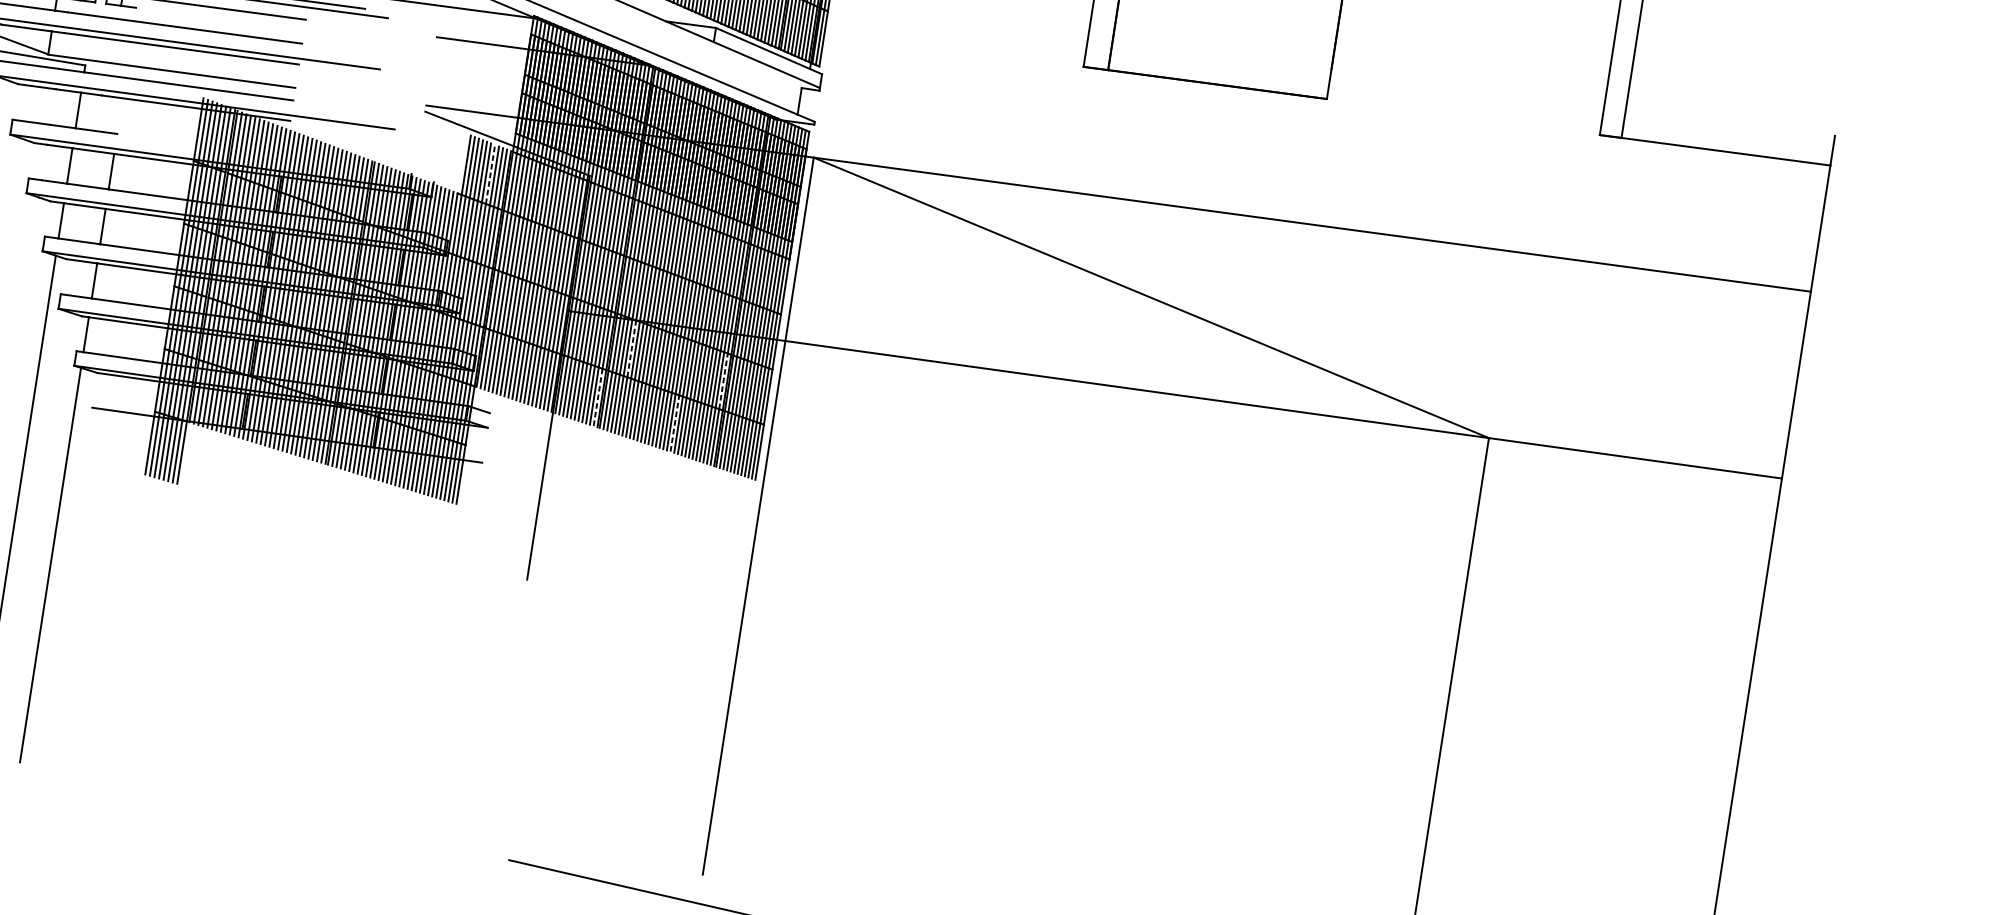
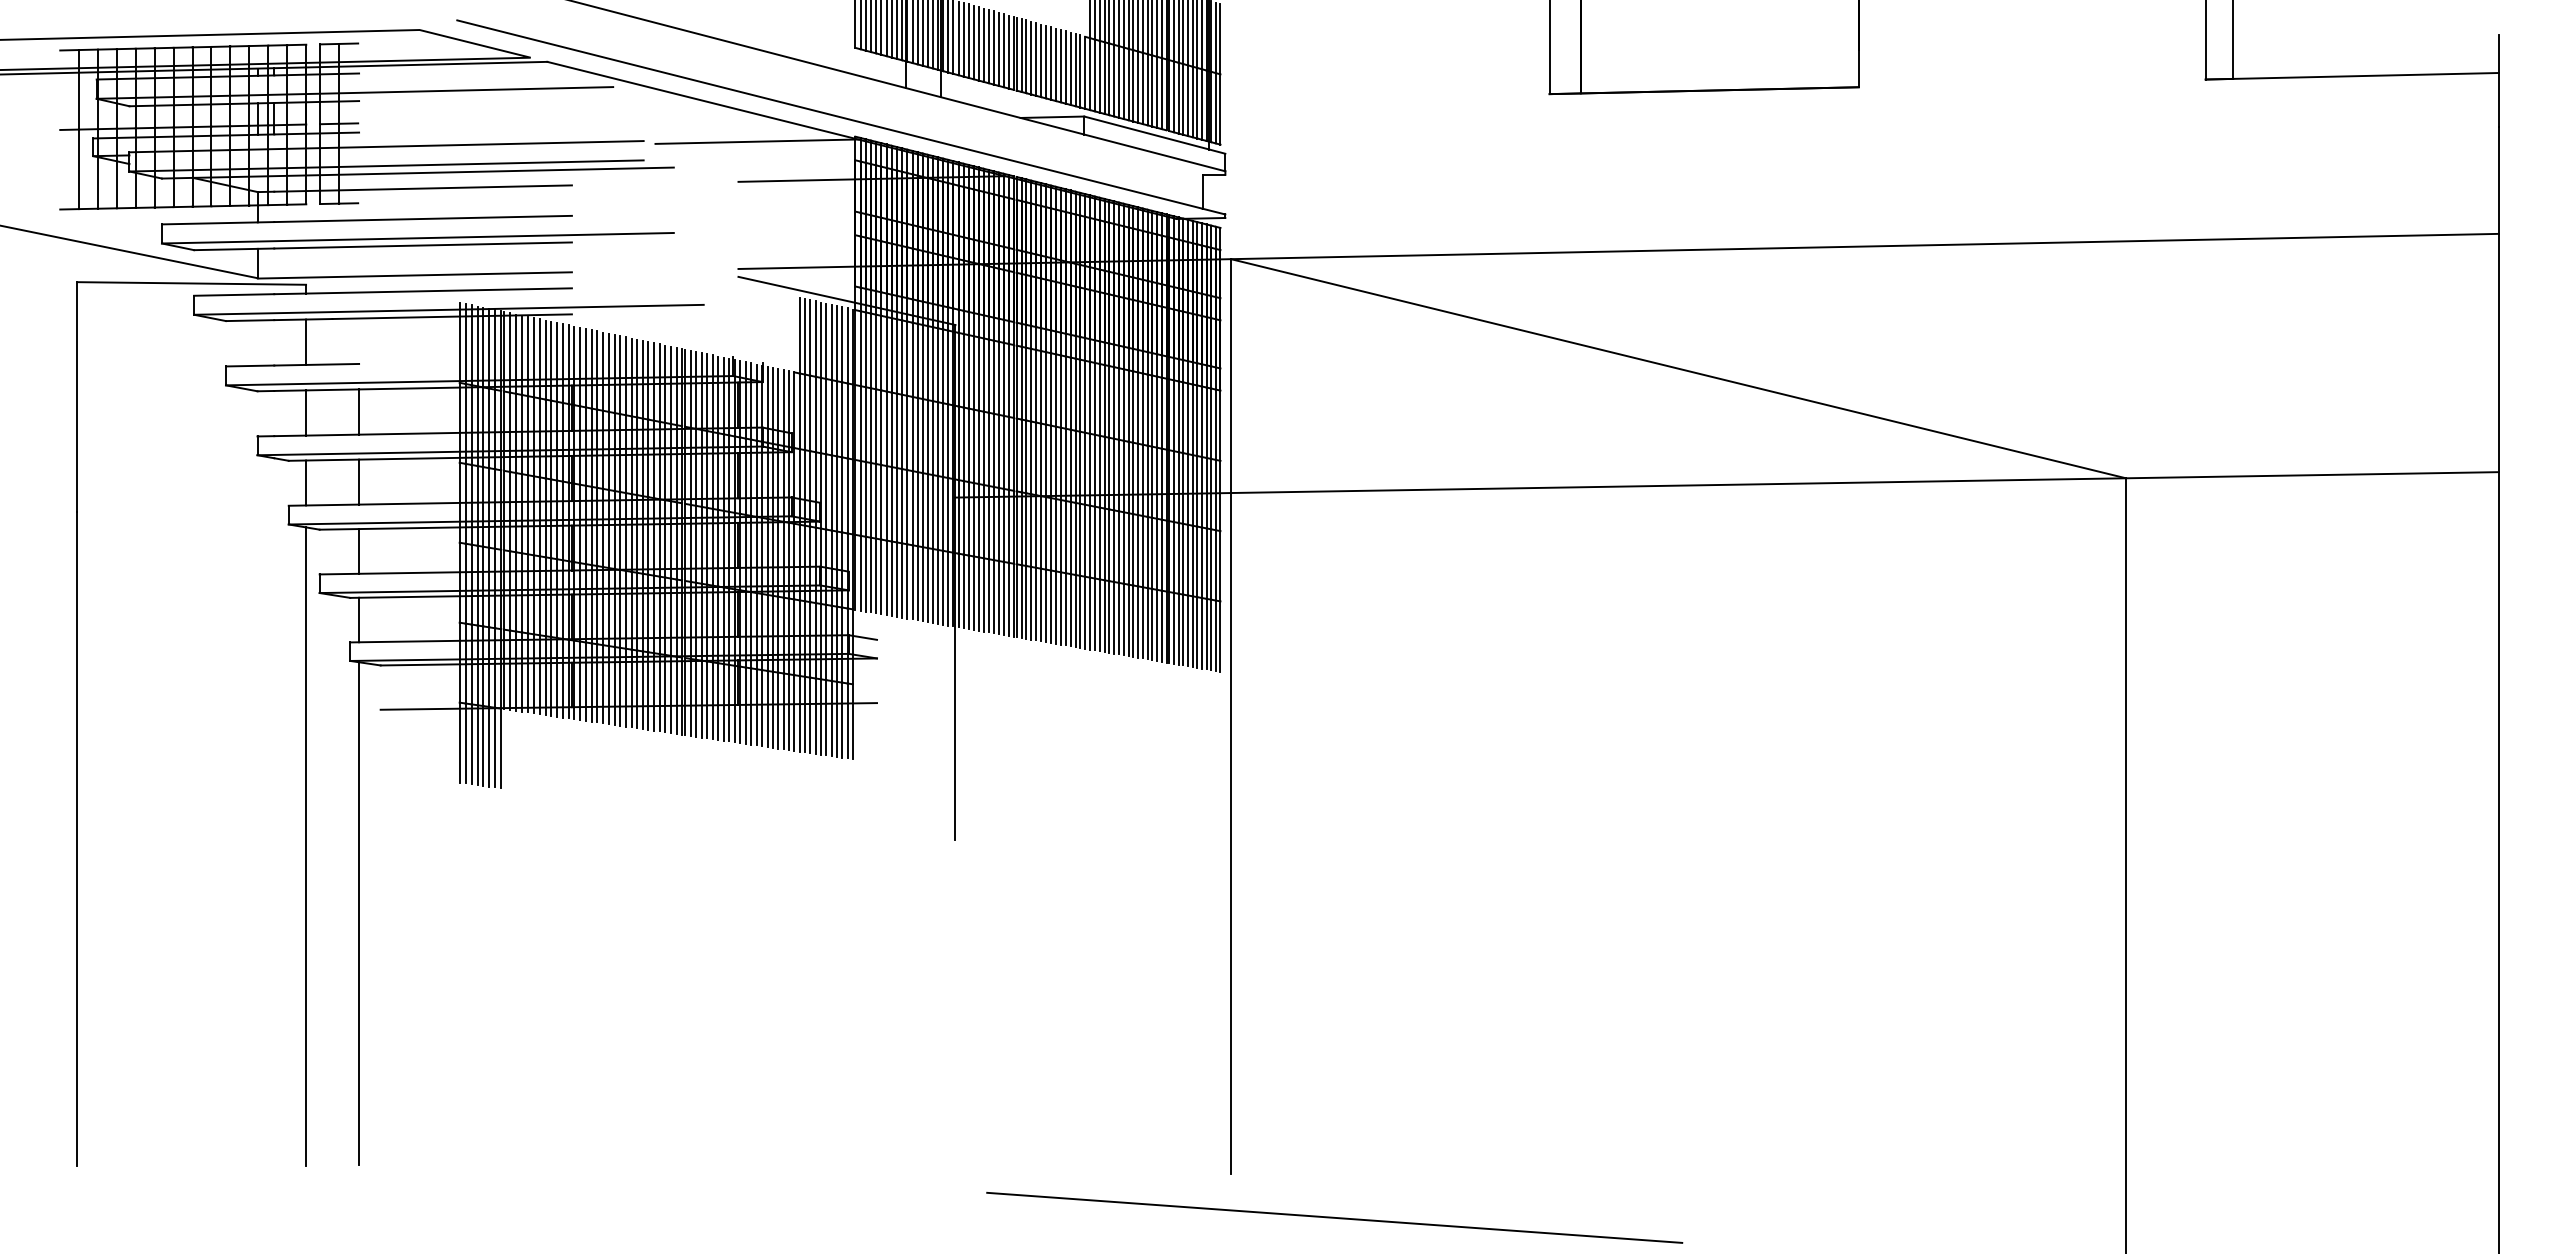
line: (490, 174) -> (831, 342), dashed -> solid
line: (632, 348) -> (1041, 531), dashed -> solid
line: (723, 381) -> (1161, 555), dashed -> solid
line: (598, 396) -> (1008, 598), dashed -> solid
line: (675, 423) -> (1109, 616), dashed -> solid

